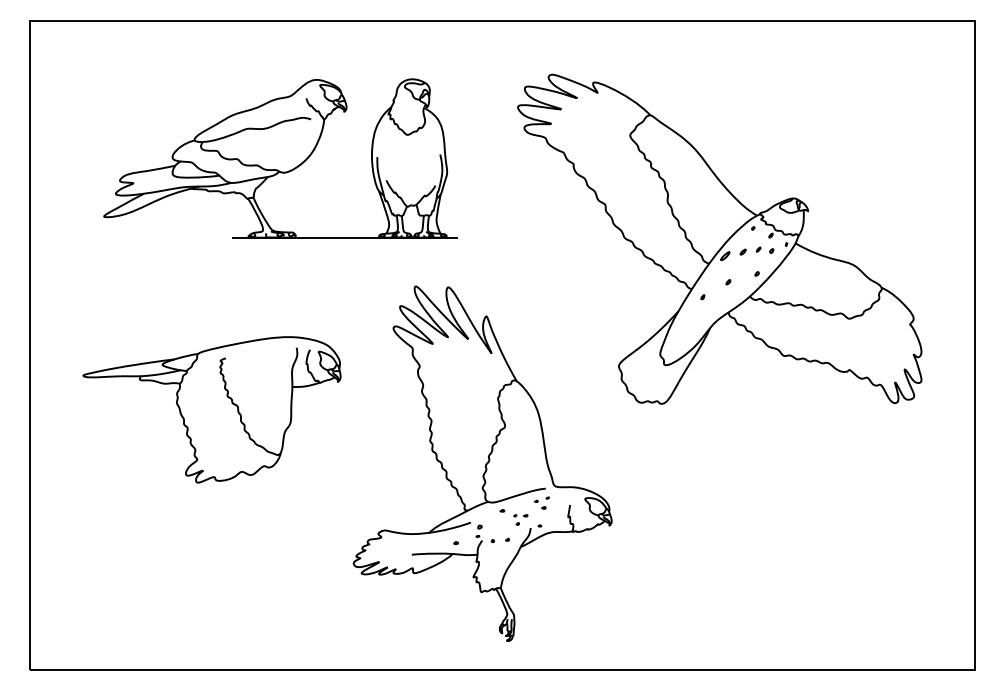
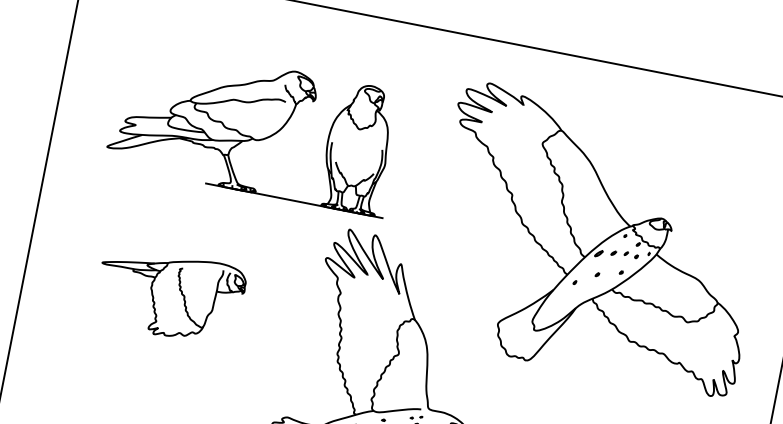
part: (280, 158) -> (255, 128), moved
part: (211, 409) -> (169, 295), size x0.7

